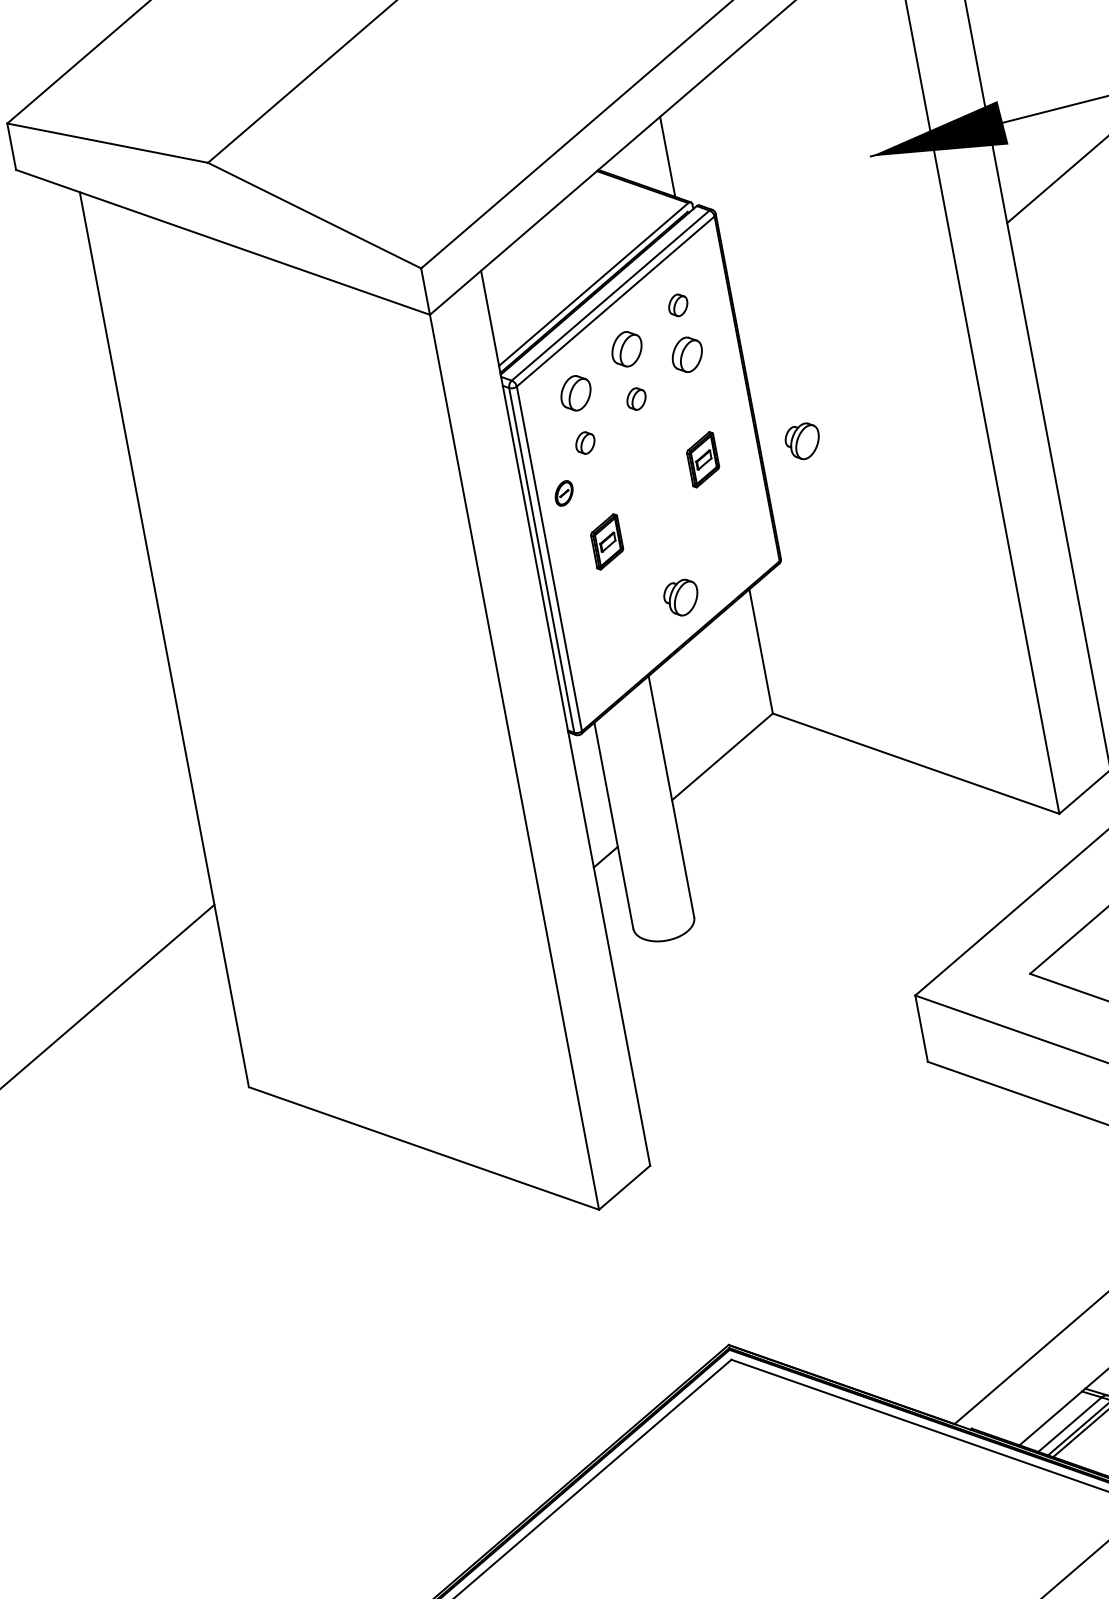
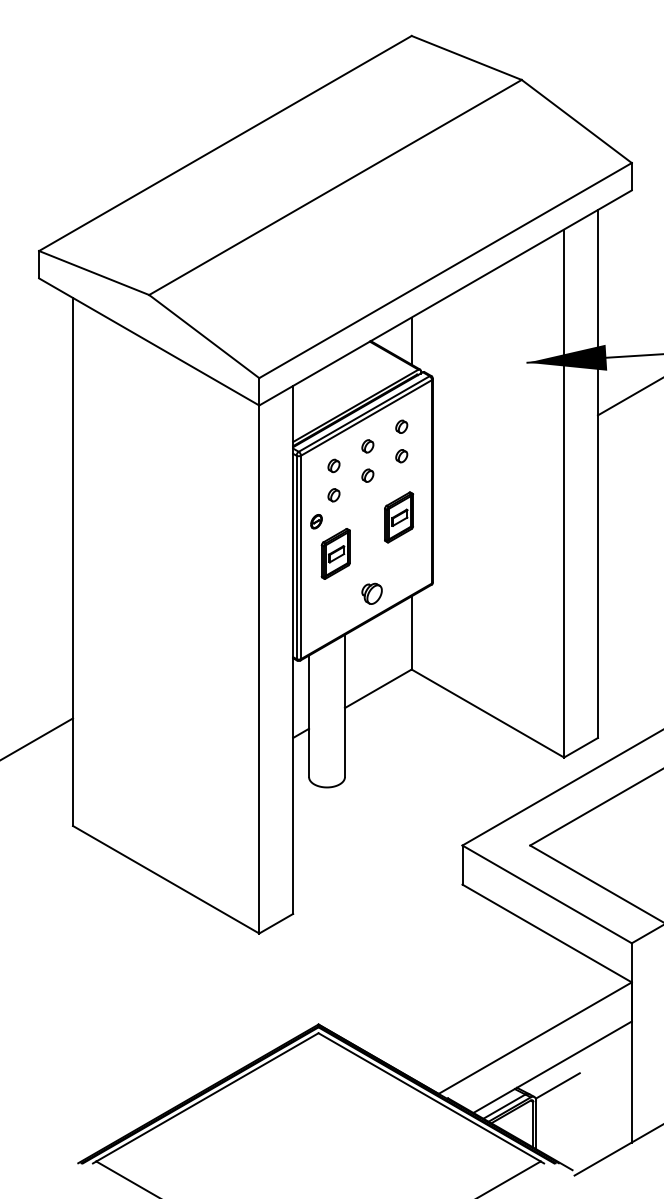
part: (626, 349) -> (367, 446), size x0.62
part: (687, 355) -> (401, 456), size x0.62
part: (574, 392) -> (333, 465), size x0.62
part: (801, 441) -> (457, 517), removed
part: (703, 459) -> (399, 517), size x1.67
part: (606, 541) -> (335, 553), size x1.67

